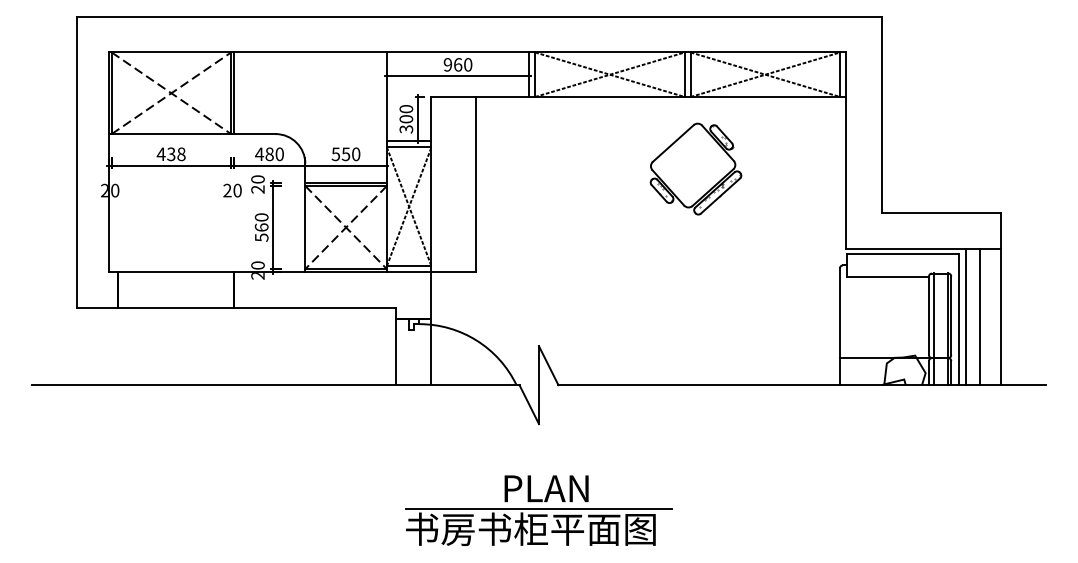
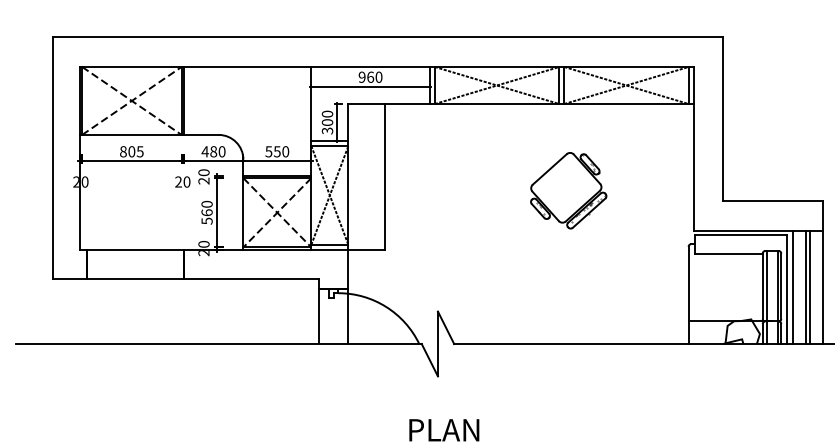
text: (170, 154) -> (131, 151), 438 -> 805
part: (695, 168) -> (568, 190), moved
line: (986, 317) -> (810, 287), added

